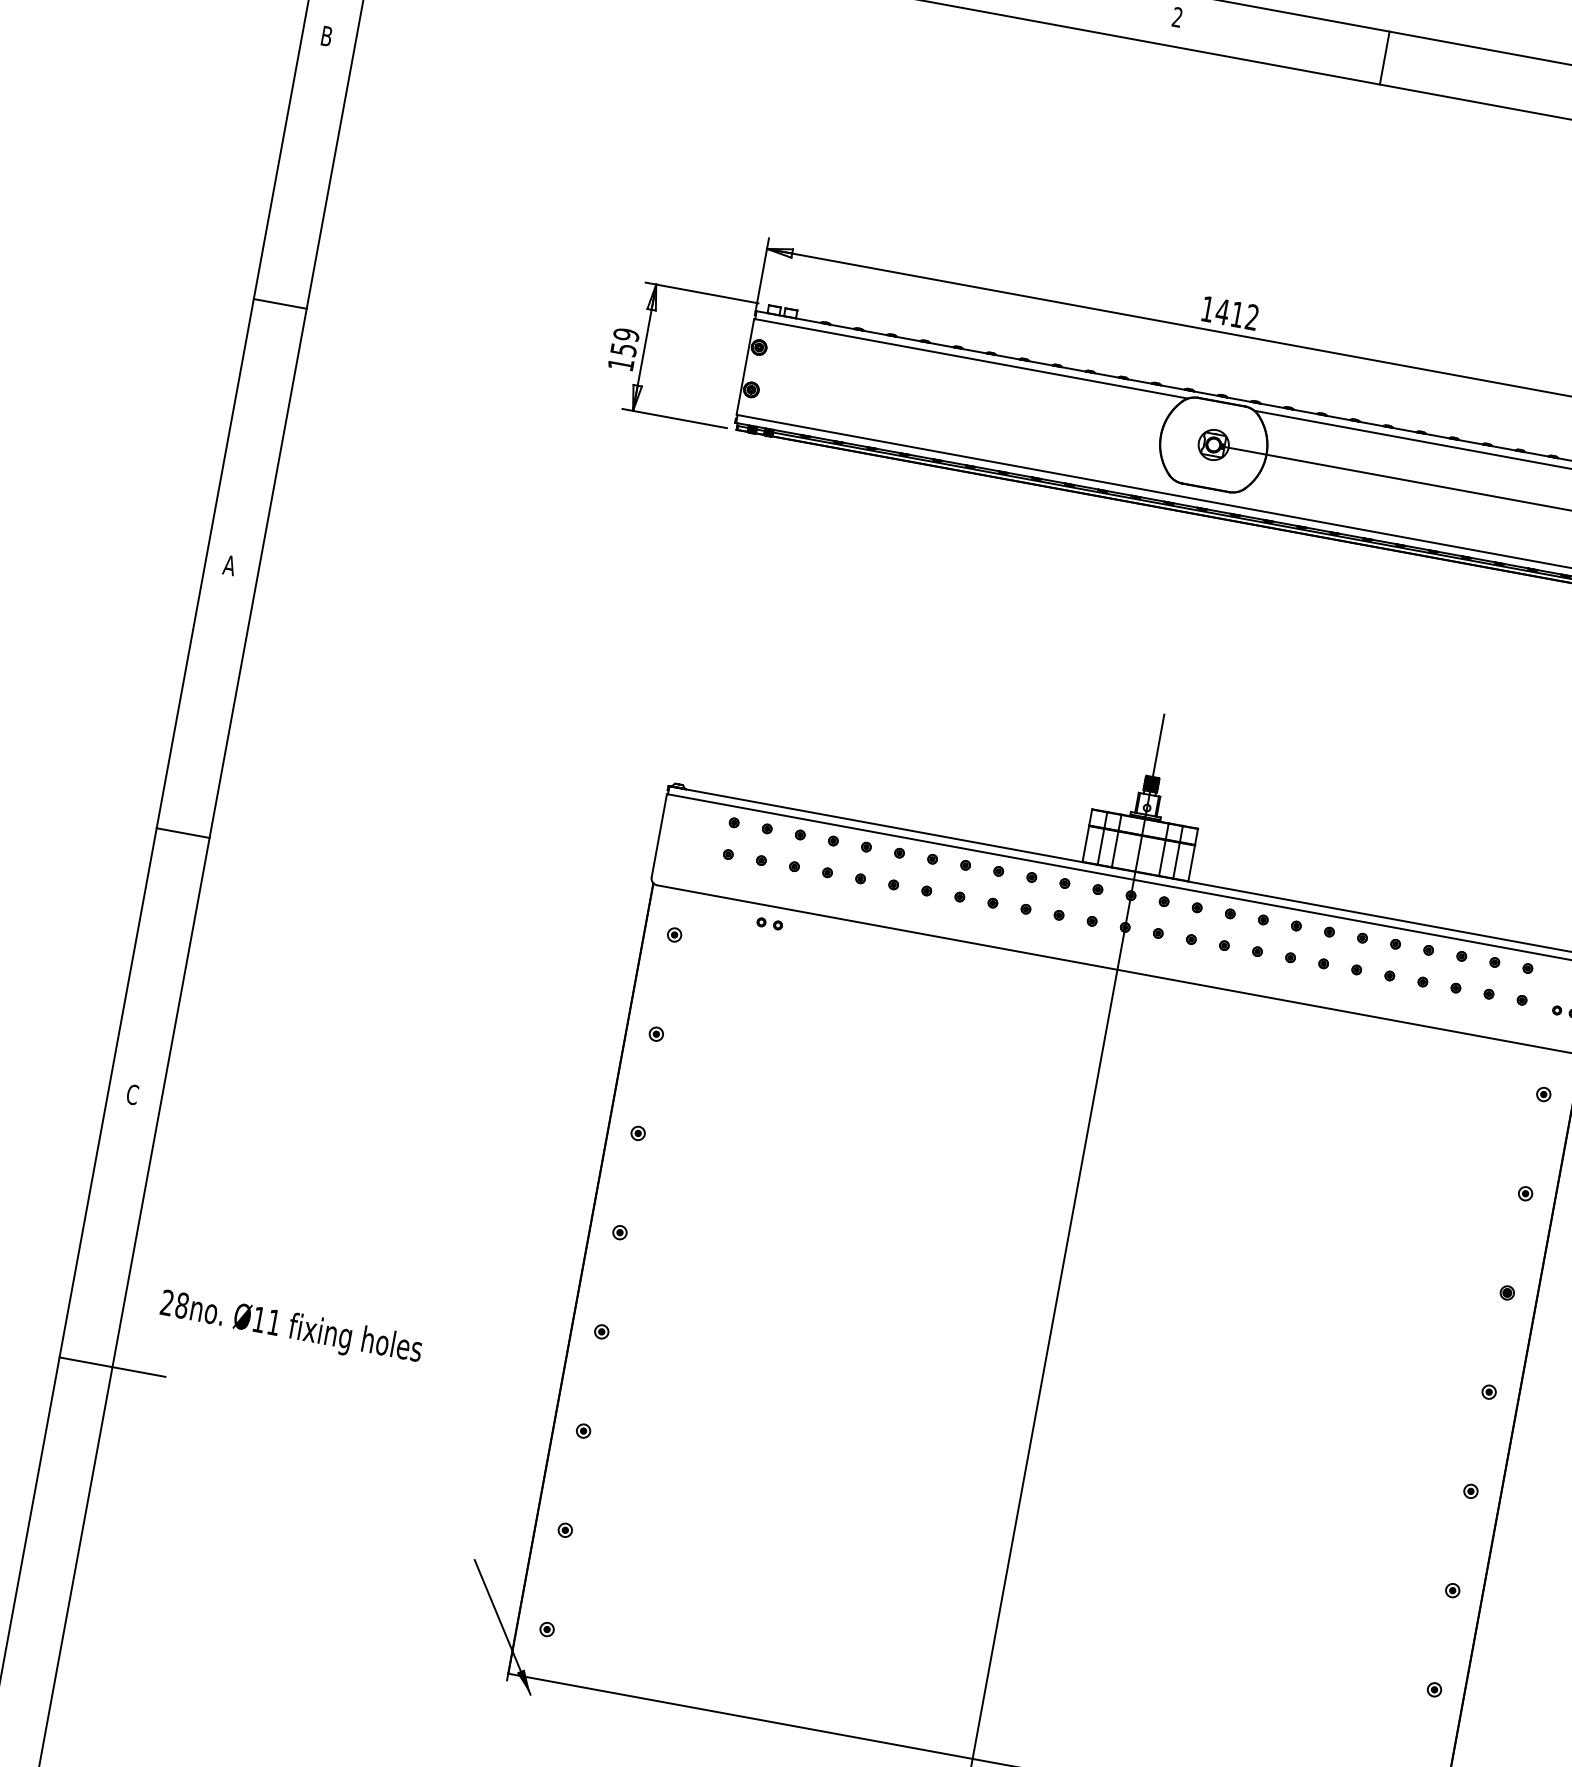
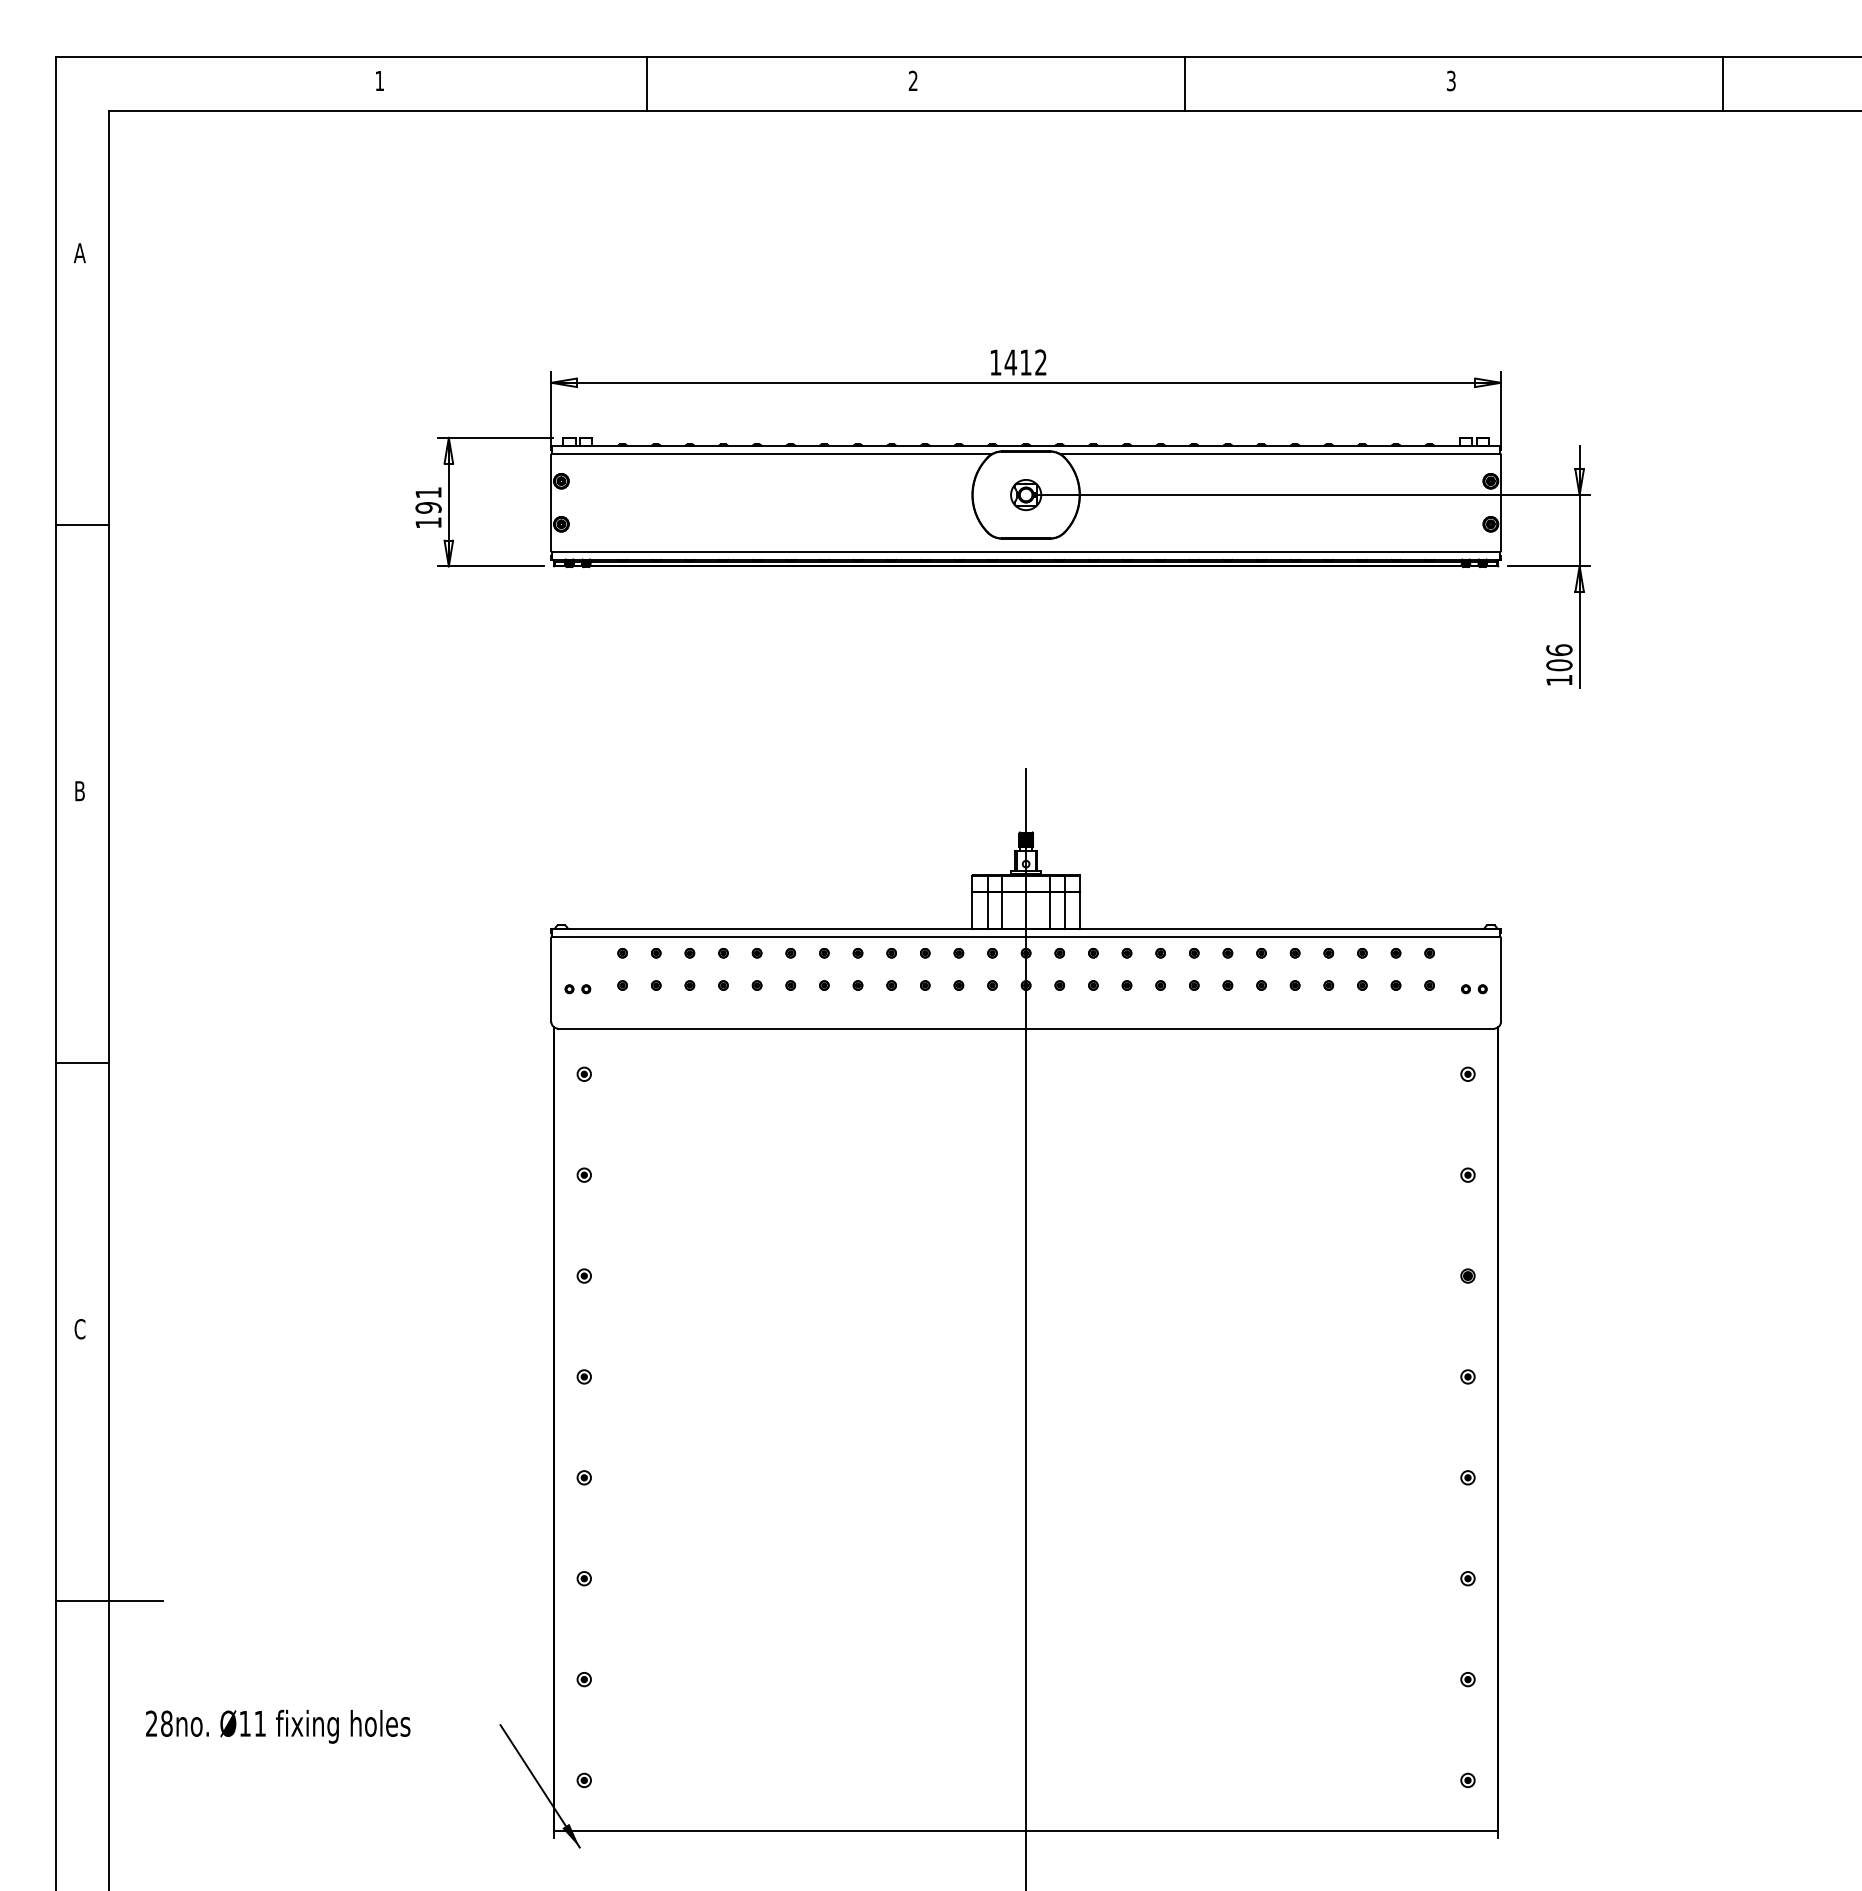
text: (326, 36) -> (79, 253), B -> A
line: (1384, 57) -> (1185, 83), moved
text: (624, 342) -> (428, 500), 159 -> 191
text: (229, 565) -> (79, 791), A -> B
part: (769, 924) -> (577, 989), moved
text: (291, 1328) -> (278, 1726), moved

